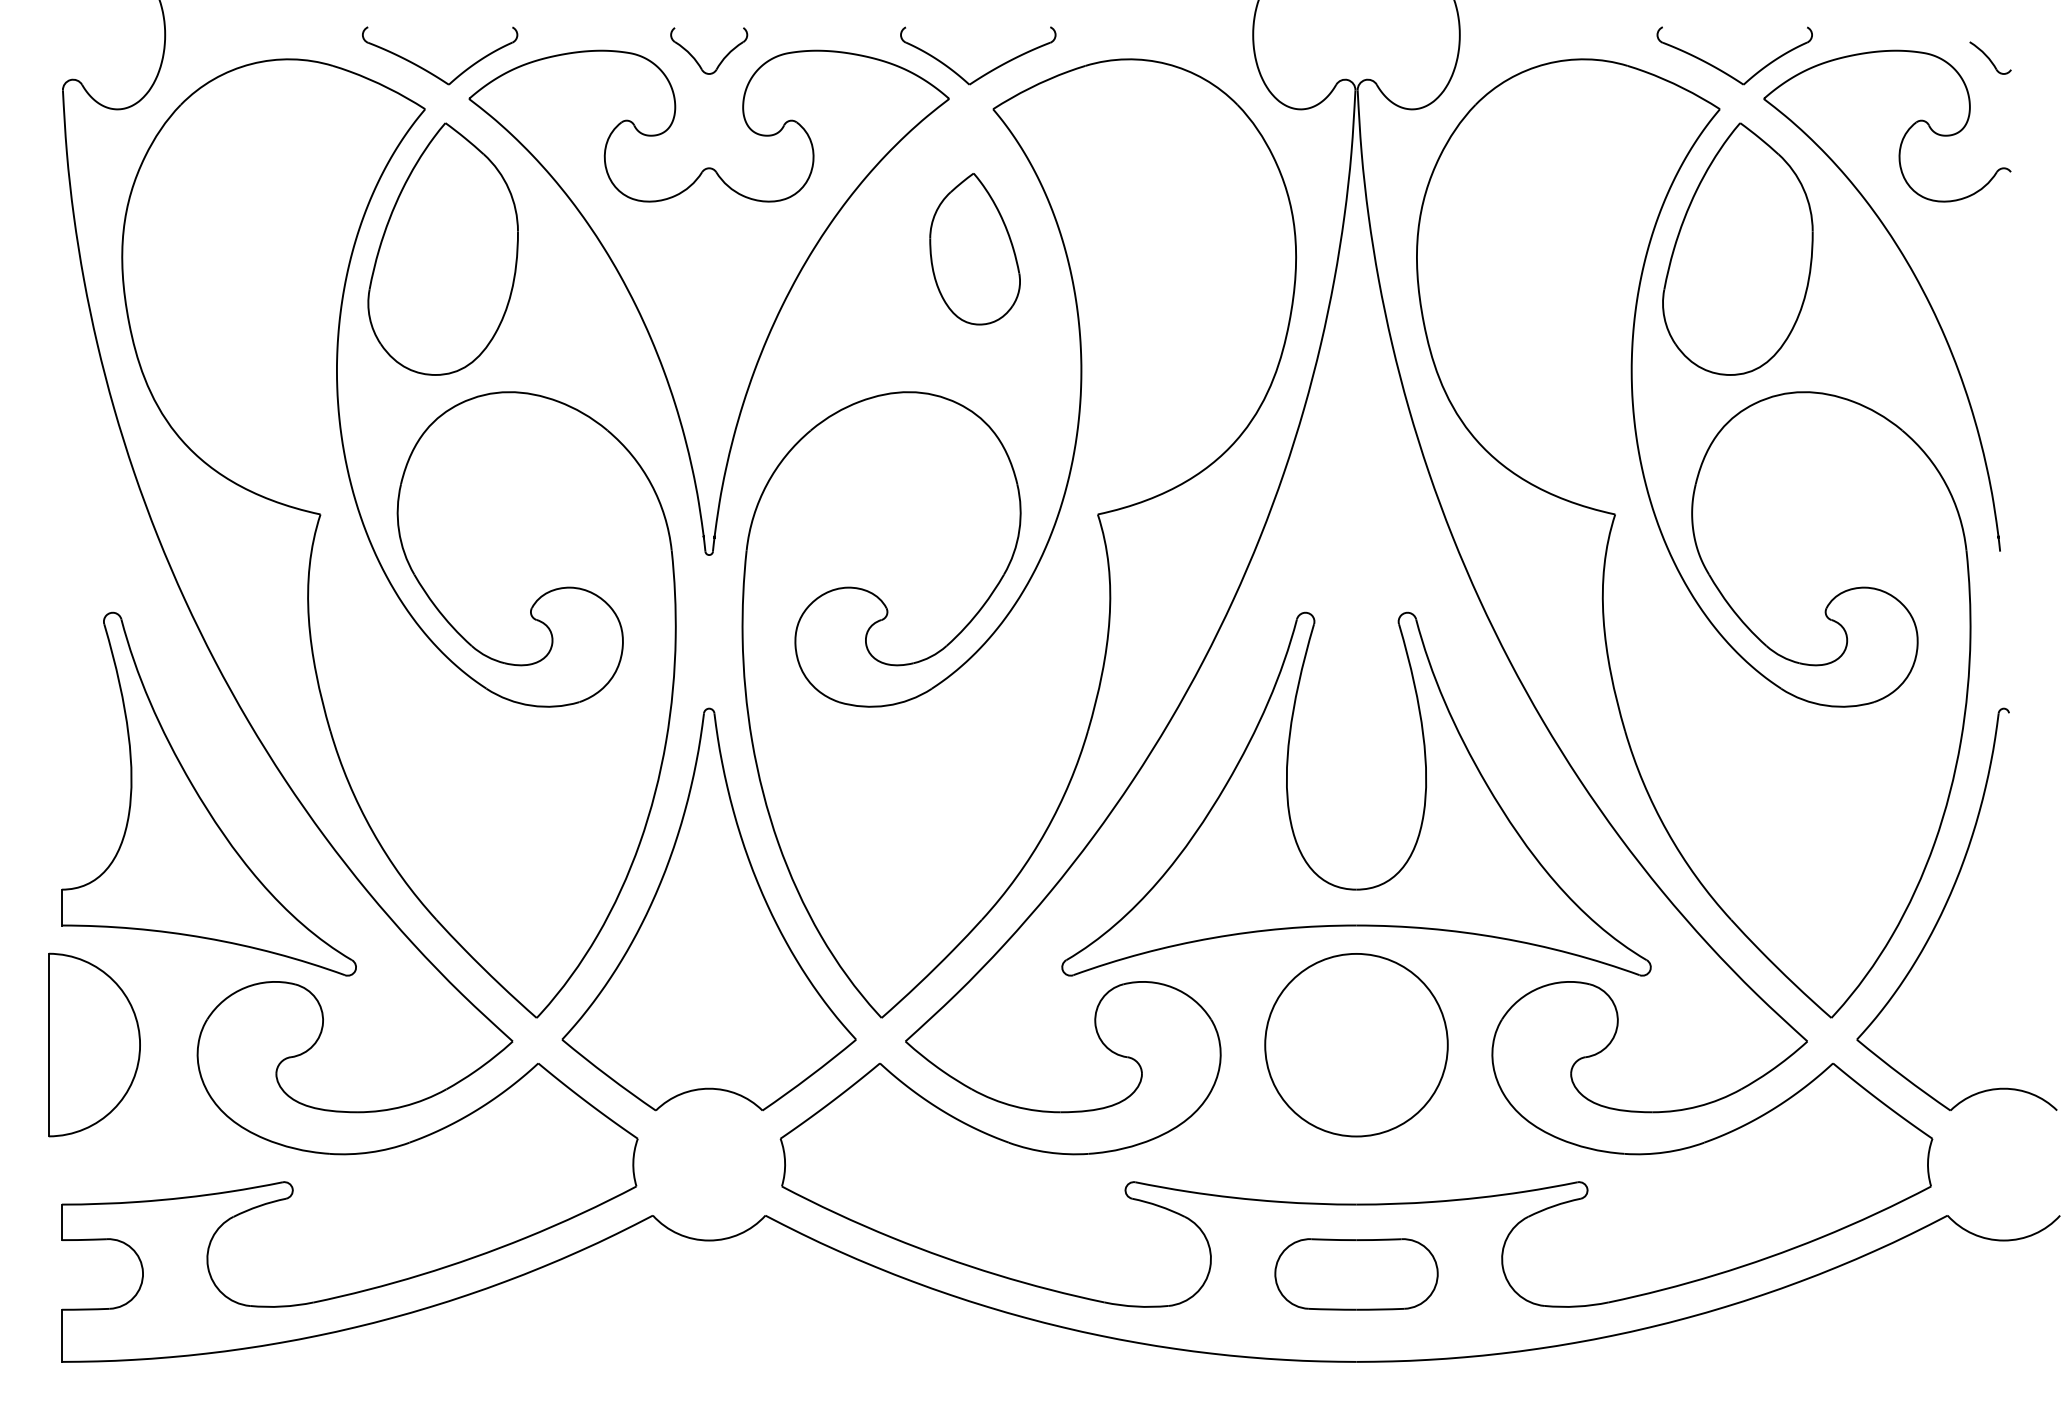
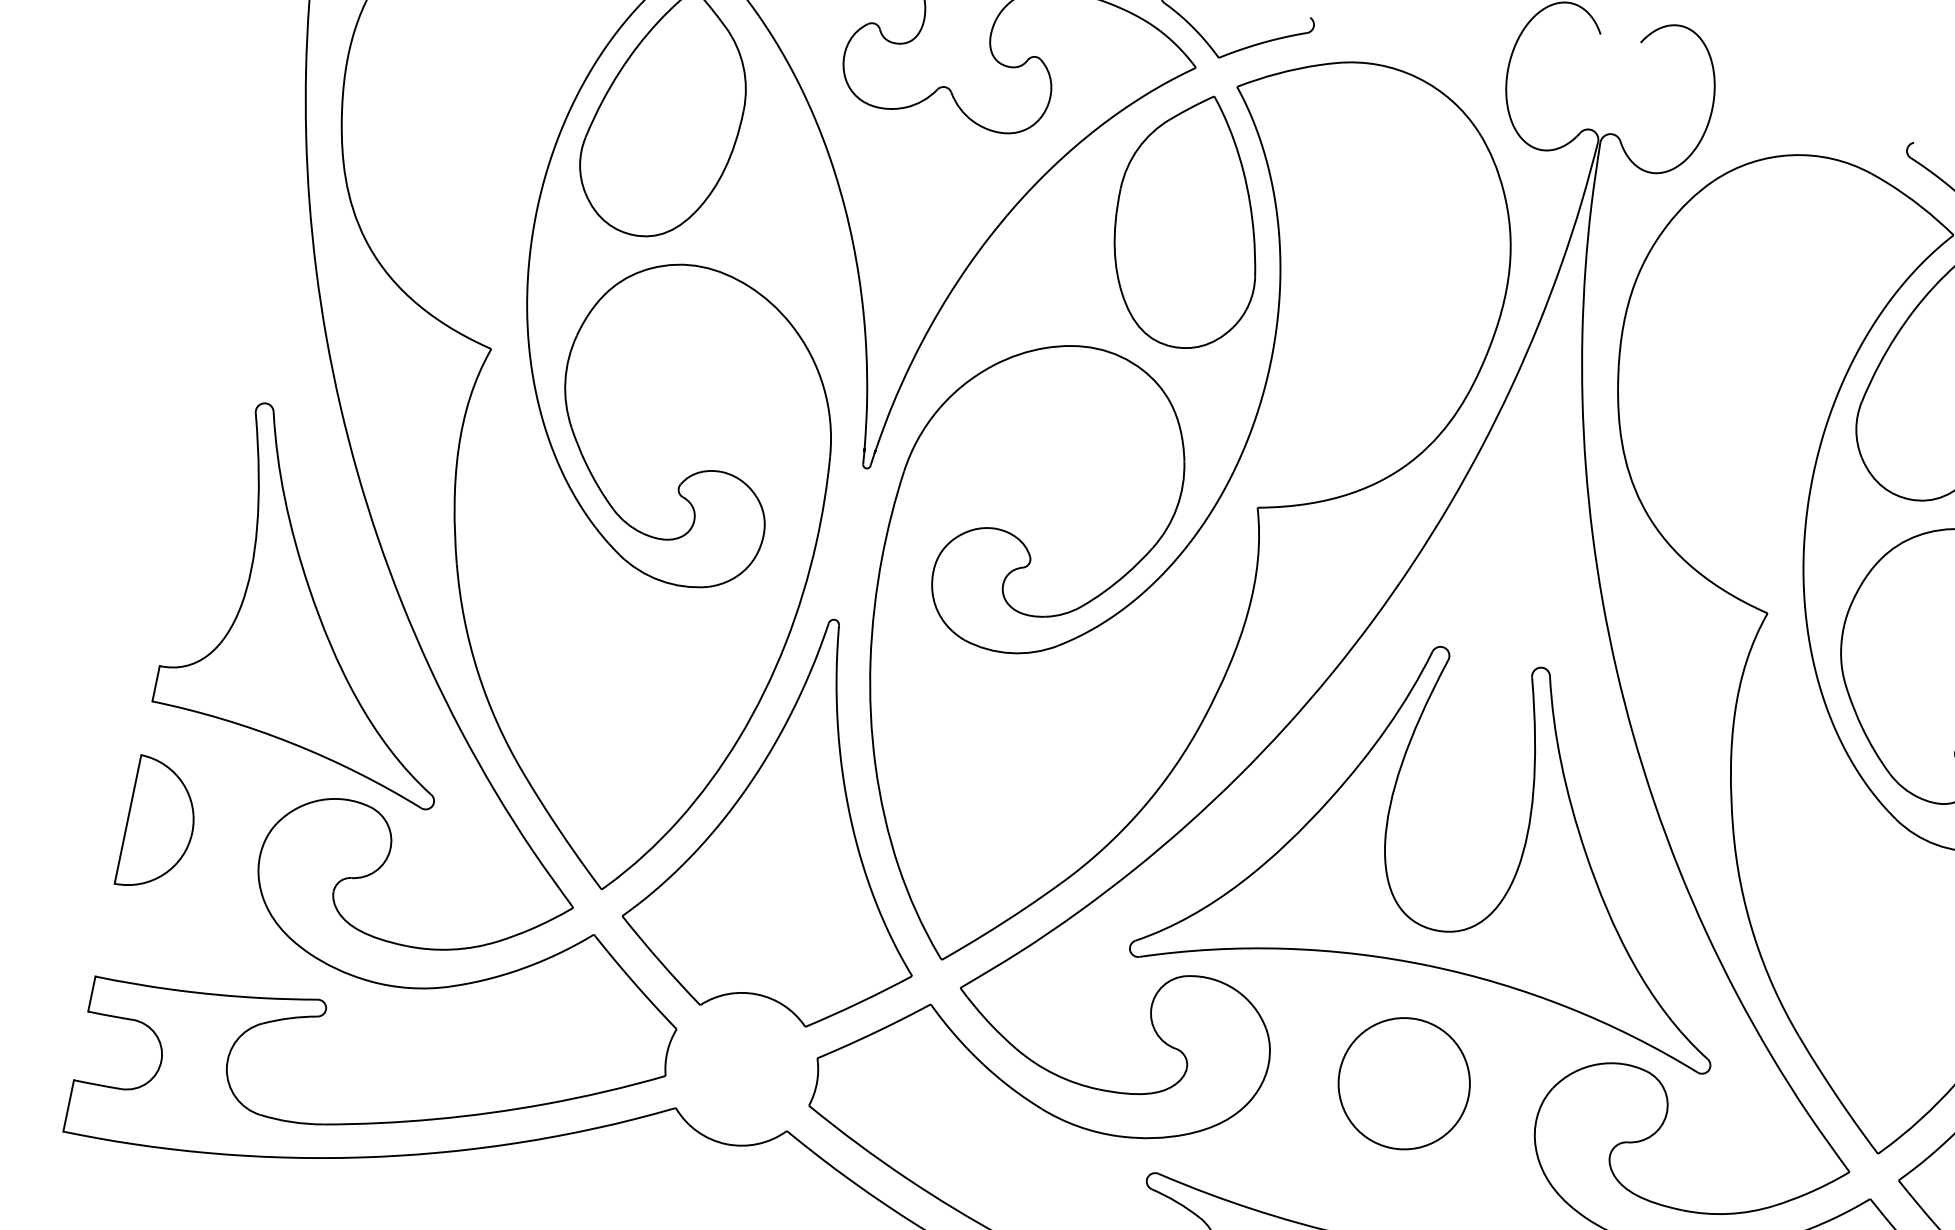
part: (974, 248) -> (1190, 220), size x1.67
circle: (1356, 1044) -> (1404, 1083), size x0.71
part: (94, 1045) -> (160, 826), size x0.71

